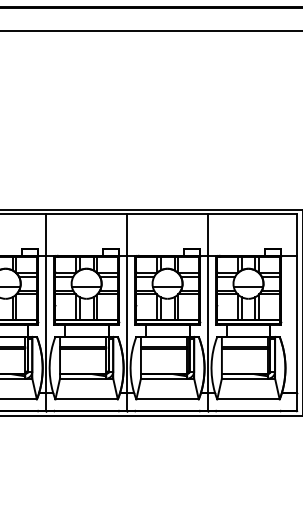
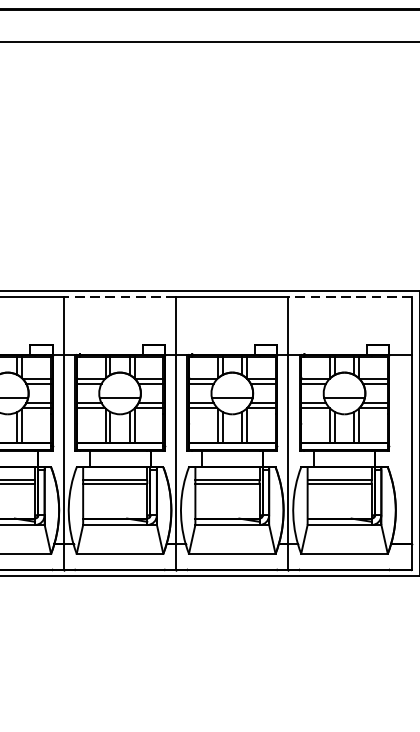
line: (86, 214) -> (119, 297), solid -> dashed
line: (252, 214) -> (350, 297), solid -> dashed

